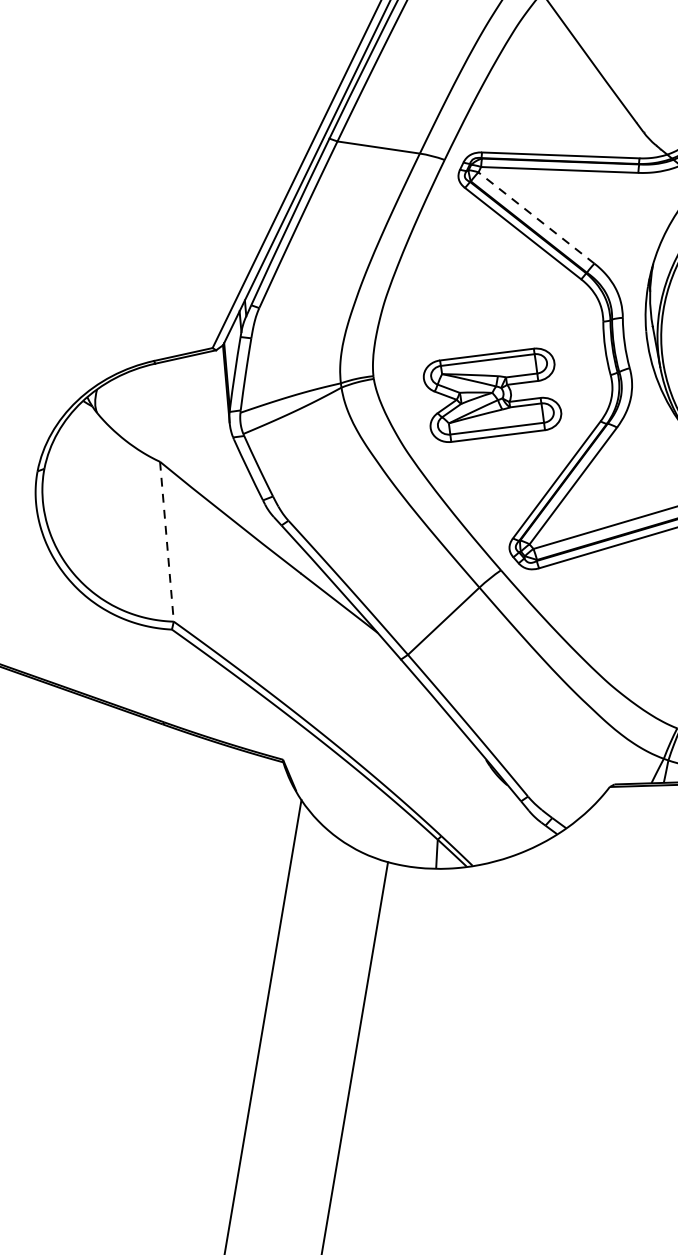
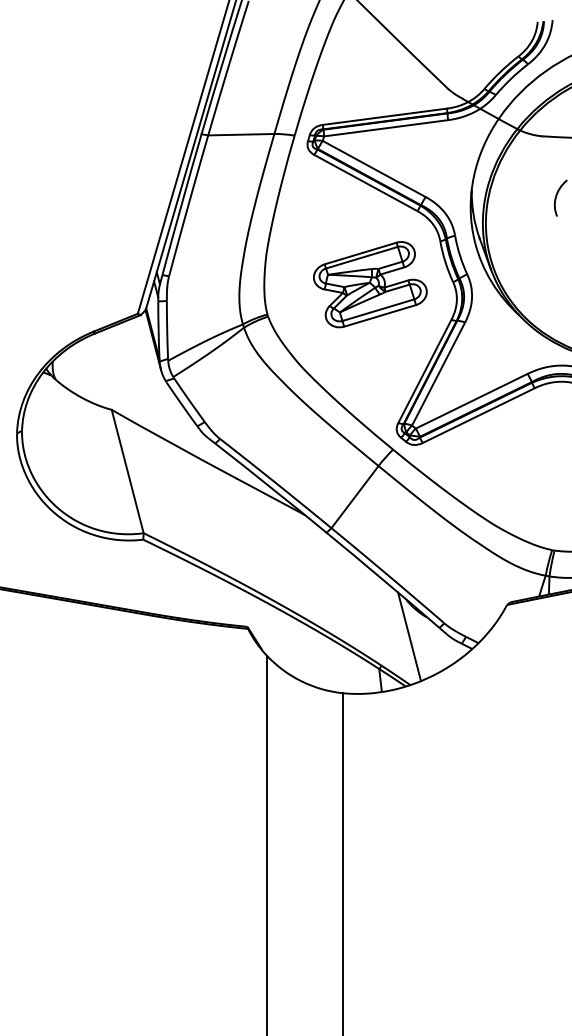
line: (536, 218) -> (374, 169), dashed -> solid
part: (492, 395) -> (370, 284), moved
line: (166, 541) -> (127, 471), dashed -> solid
line: (482, 805) -> (409, 636), added

